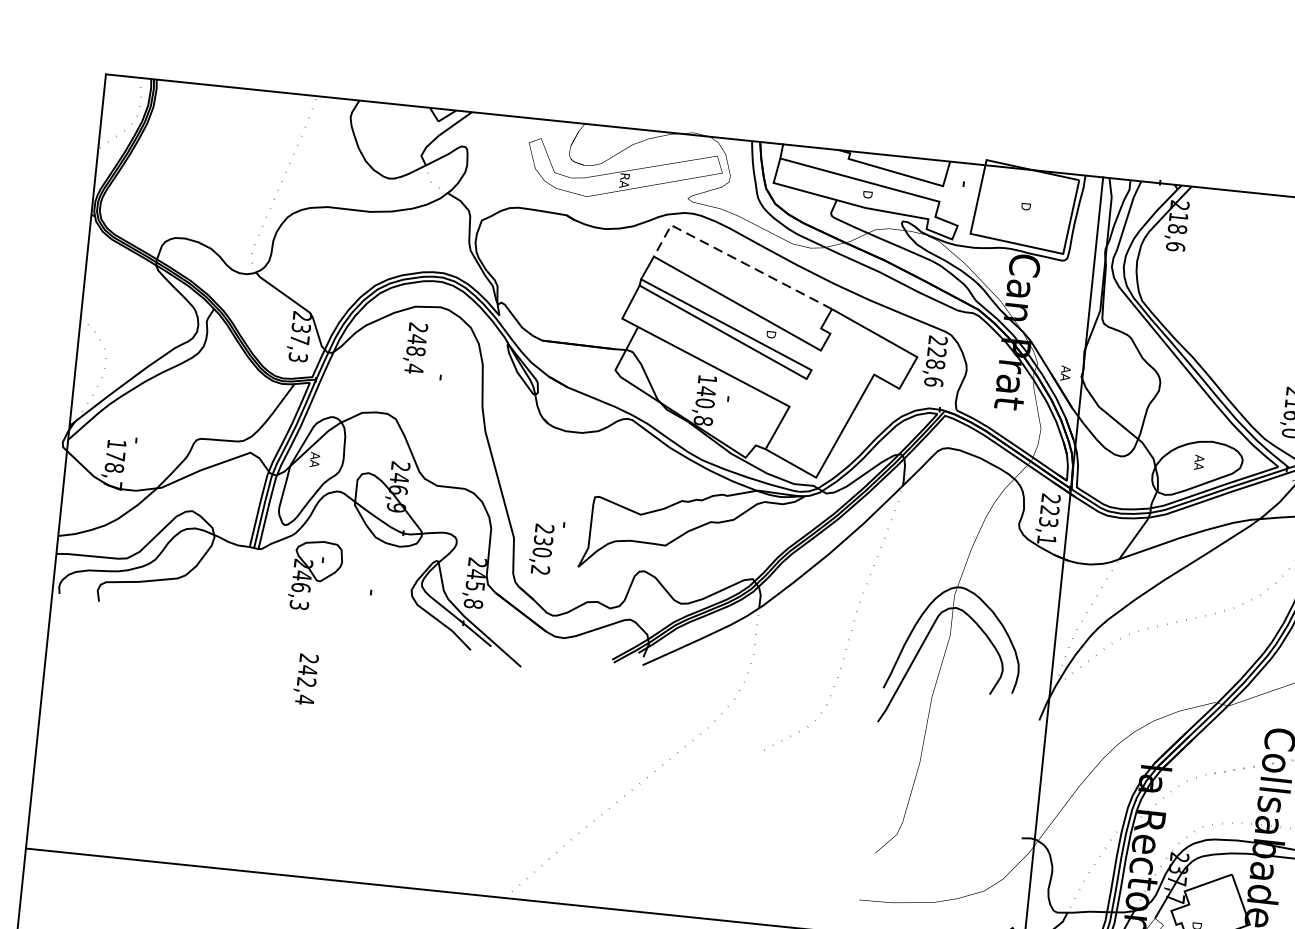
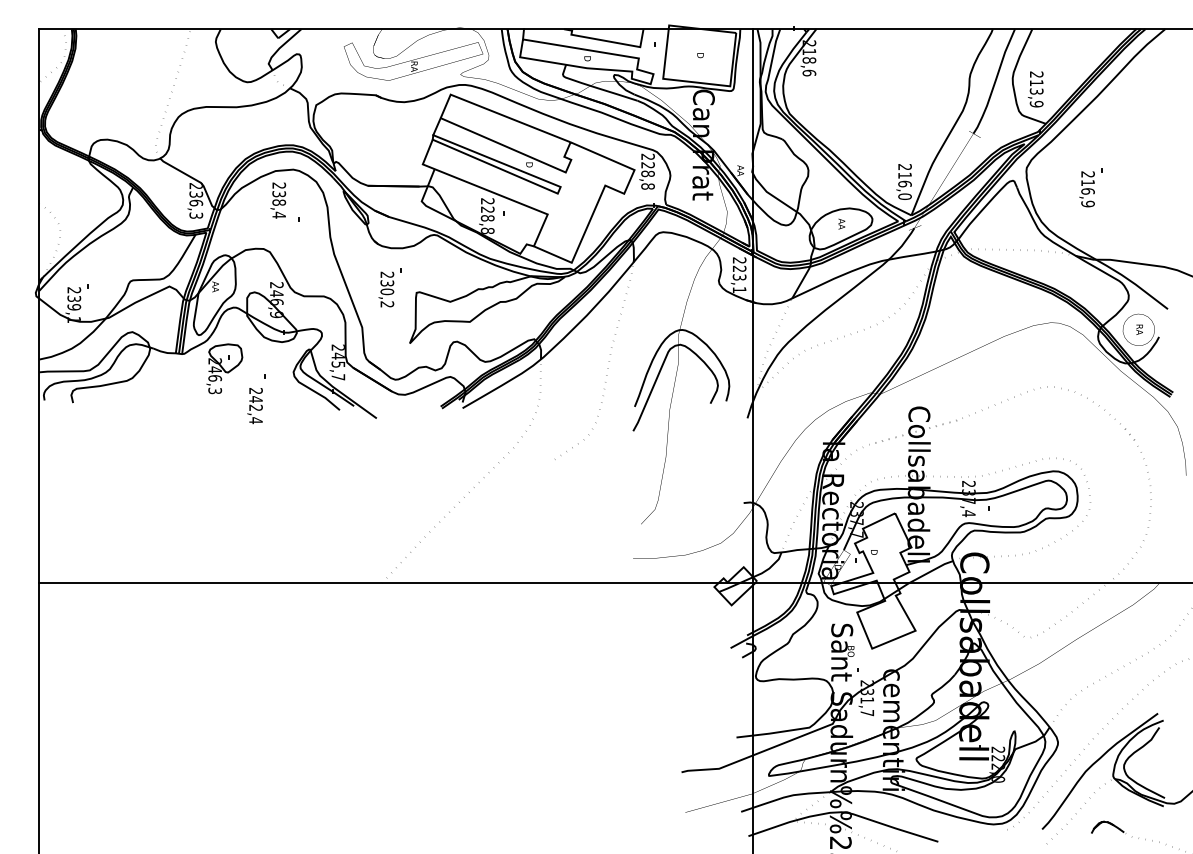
line: (733, 258) -> (497, 113), dashed -> solid
text: (417, 338) -> (279, 193), 248,4 -> 238,4
text: (300, 339) -> (196, 202), 237,3 -> 236,3
text: (933, 381) -> (647, 186), 228,6 -> 228,8
text: (706, 391) -> (487, 209), 140,8 -> 228,8
text: (115, 464) -> (74, 304), 178,7 -> 239,1
part: (545, 546) -> (389, 287), moved
text: (473, 604) -> (338, 377), 245,8 -> 245,7
text: (304, 680) -> (254, 406), moved

